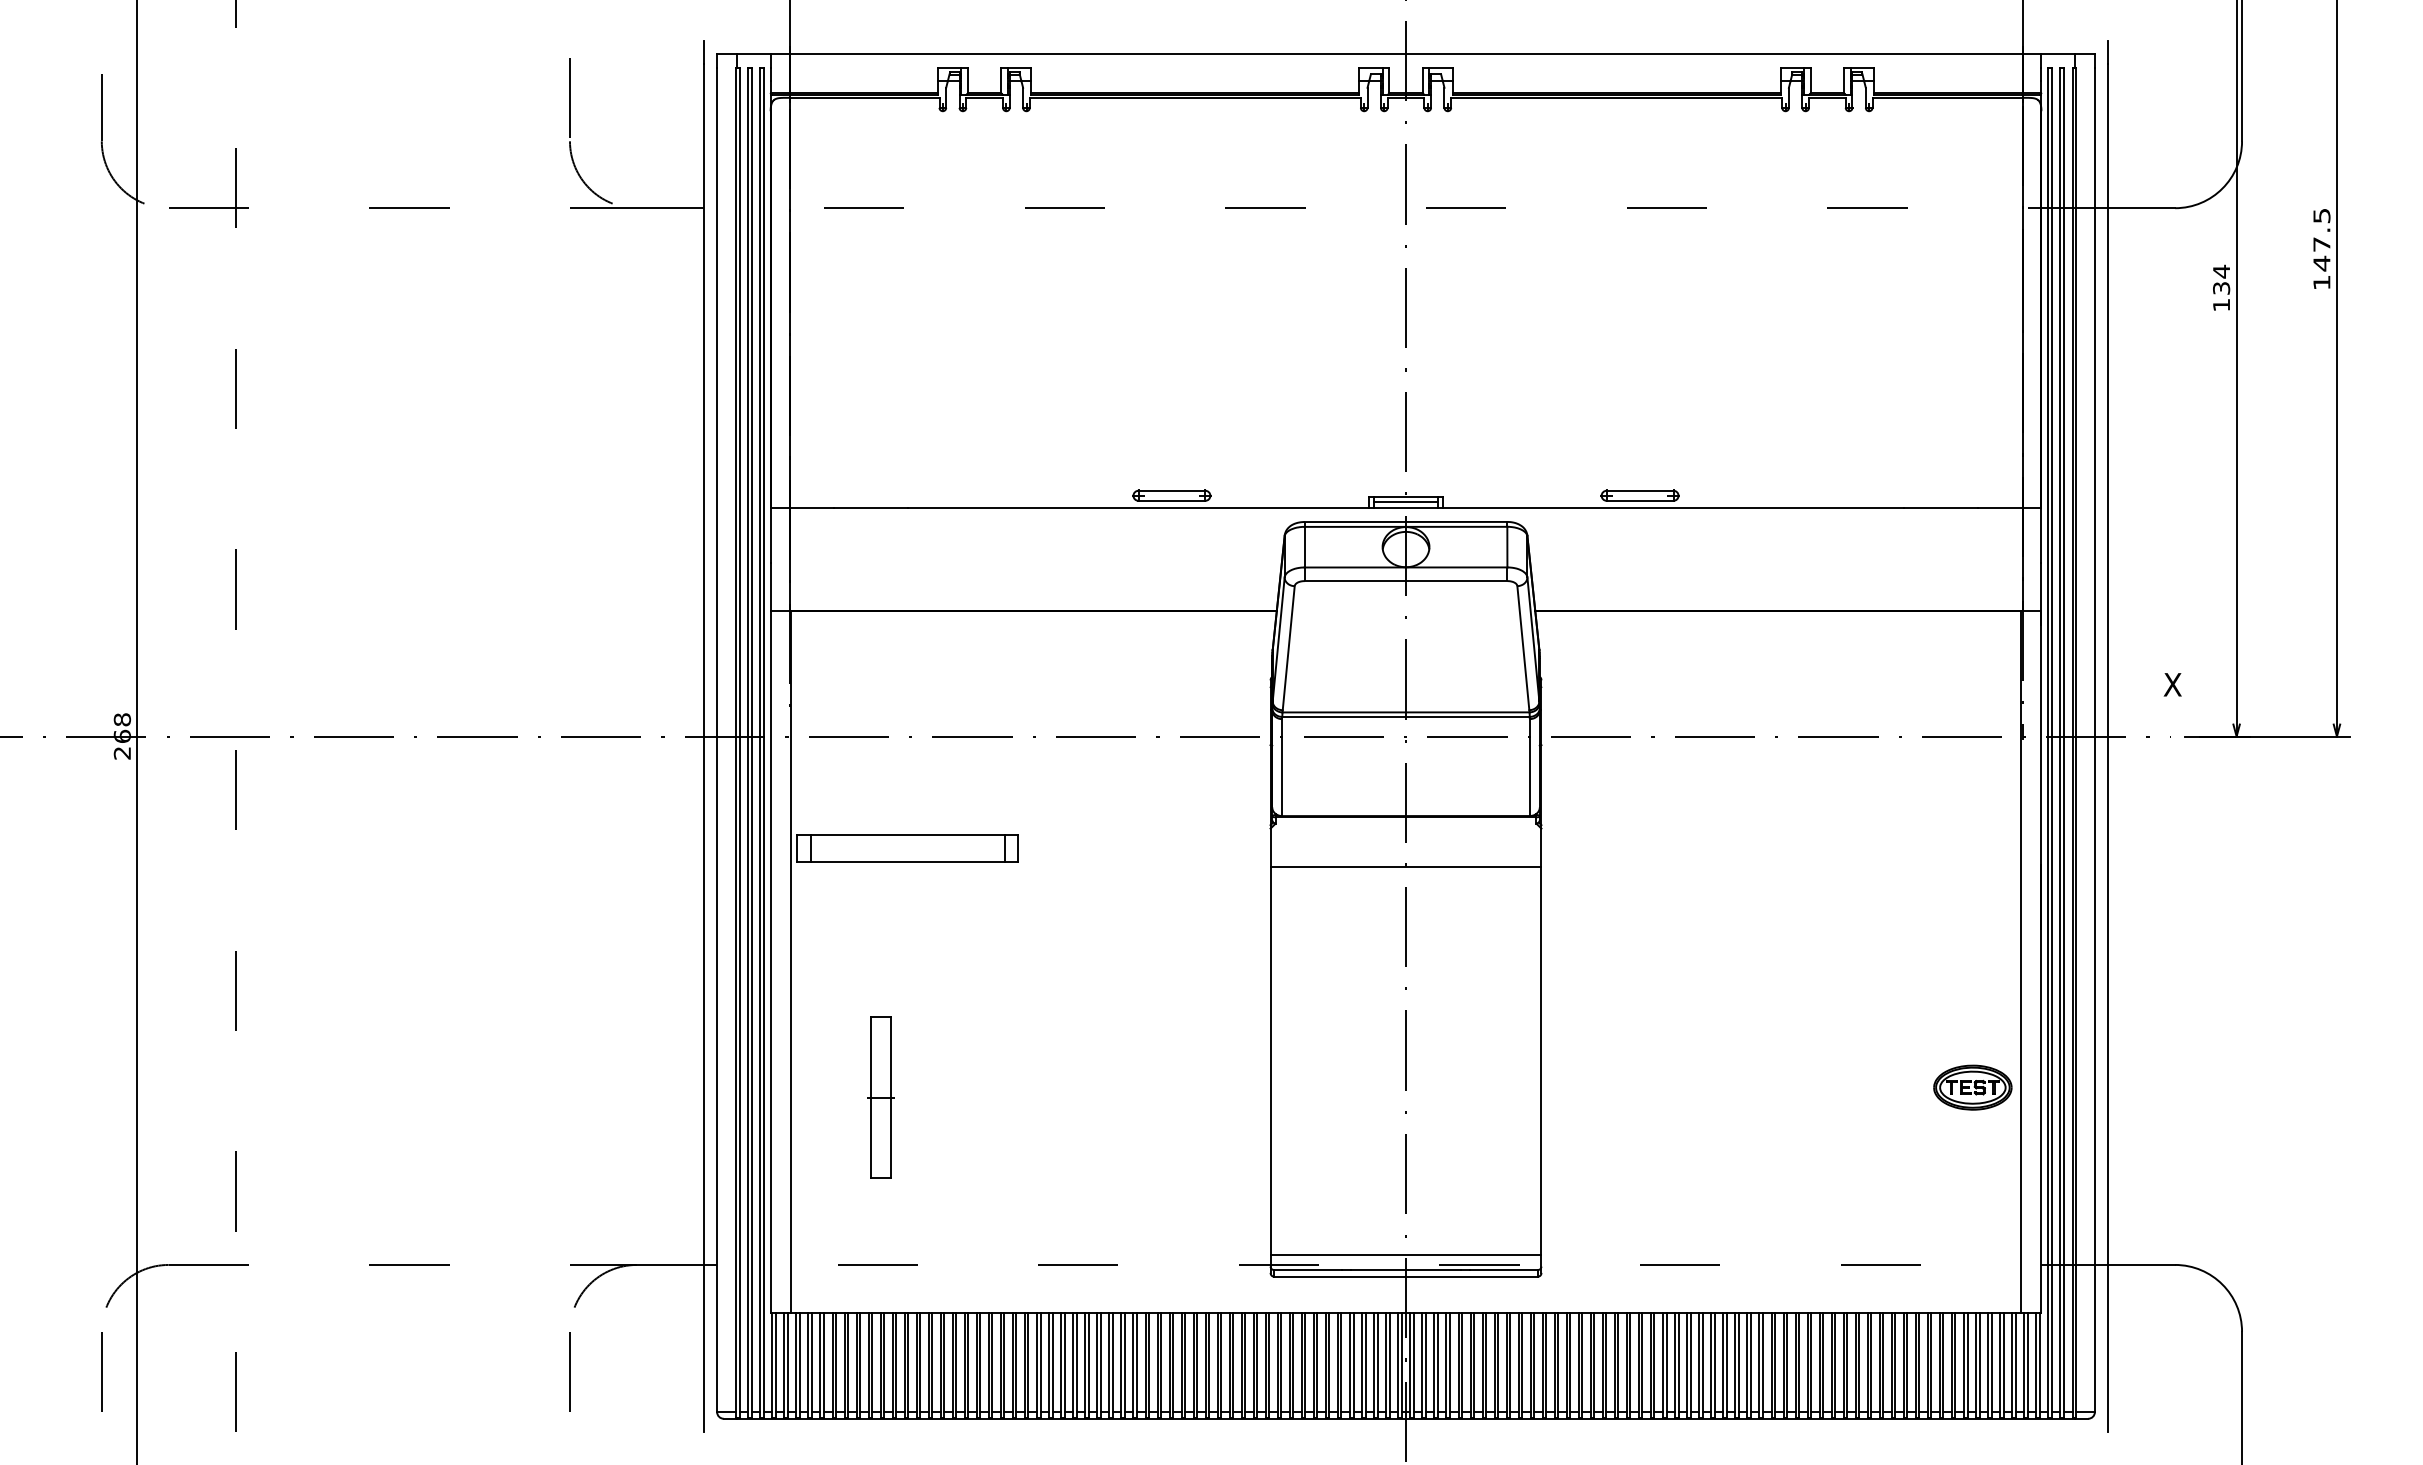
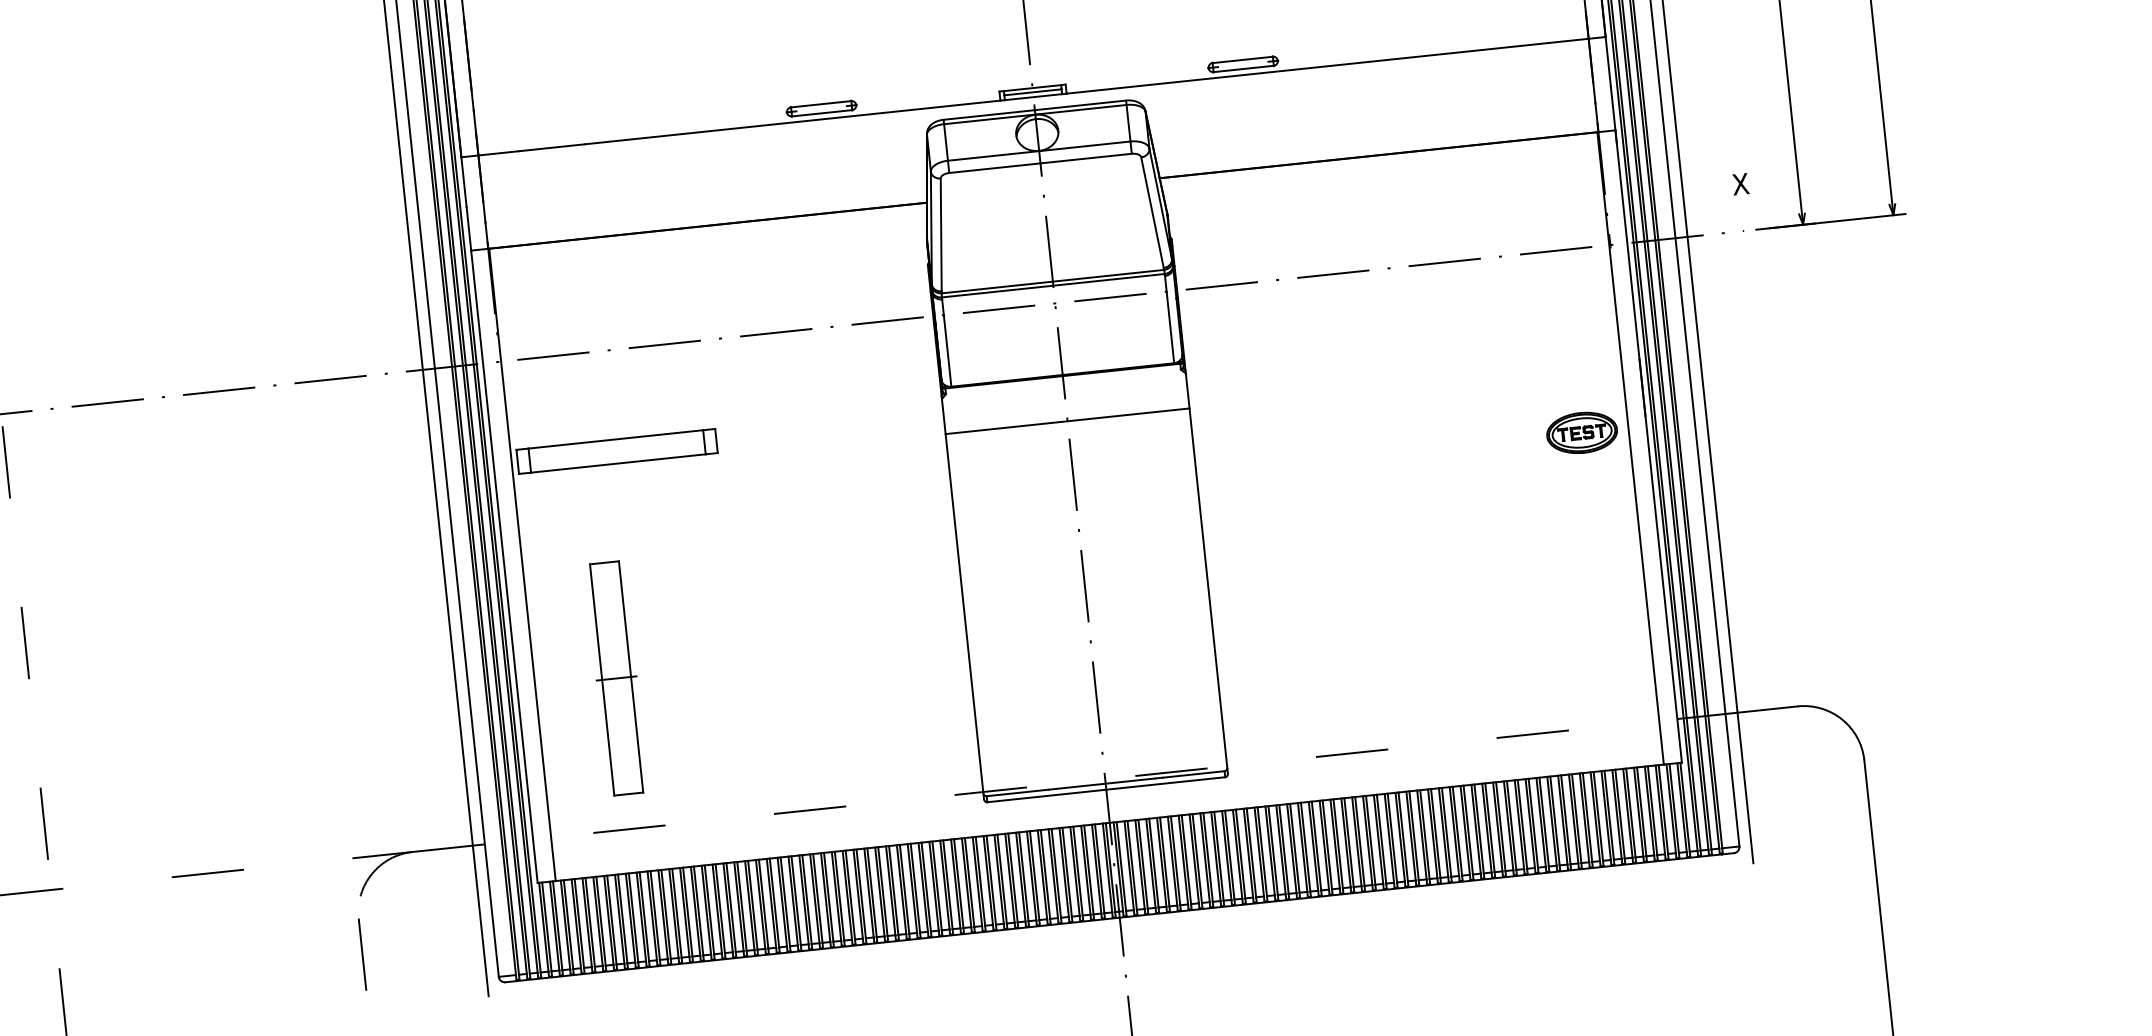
part: (1972, 1087) -> (1581, 432), moved
part: (880, 1097) -> (616, 678), size x1.6
line: (1405, 1254) -> (1103, 769), removed

